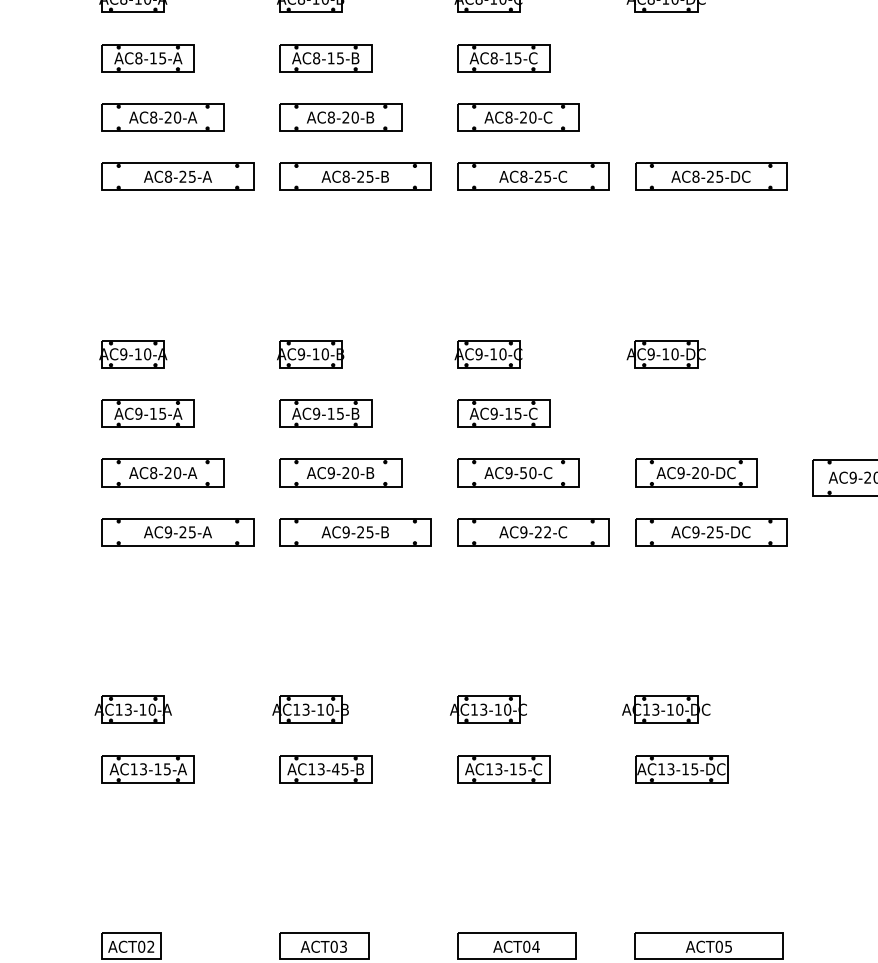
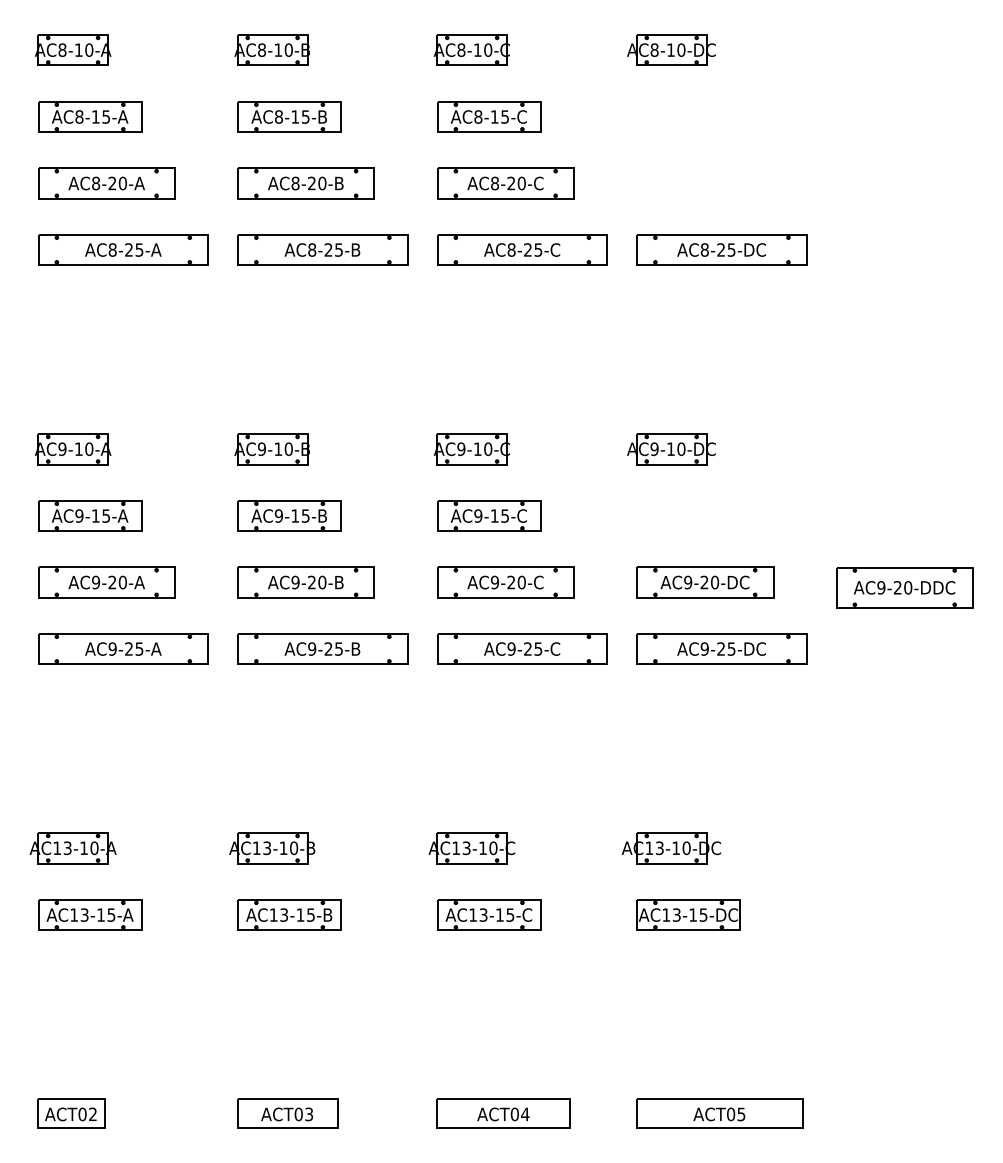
text: (154, 473) -> (96, 582), AC8-20-A -> AC9-20-A
text: (523, 473) -> (511, 582), AC9-50-C -> AC9-20-C
text: (547, 531) -> (538, 648), AC9-22-C -> AC9-25-C
text: (335, 768) -> (300, 914), AC13-45-B -> AC13-15-B

